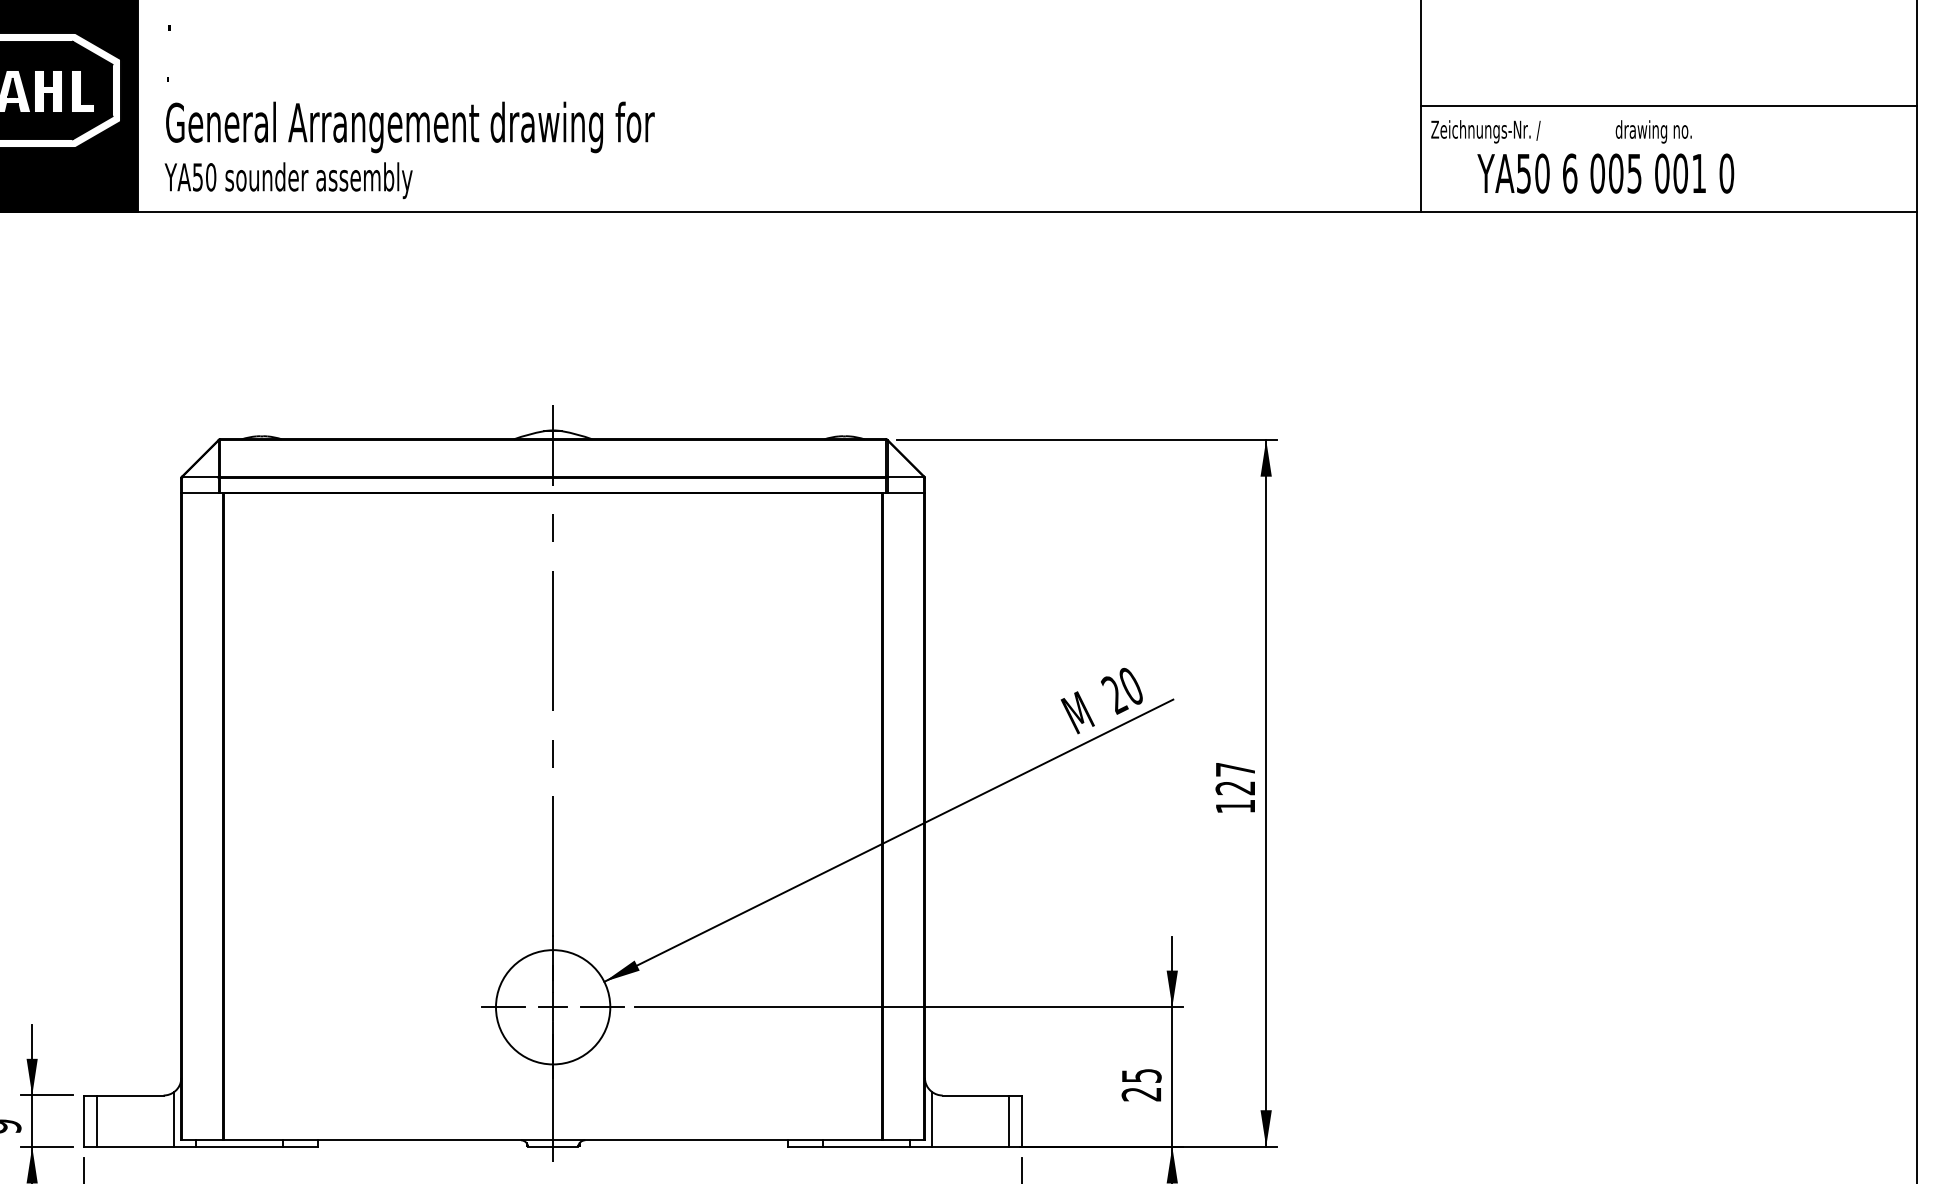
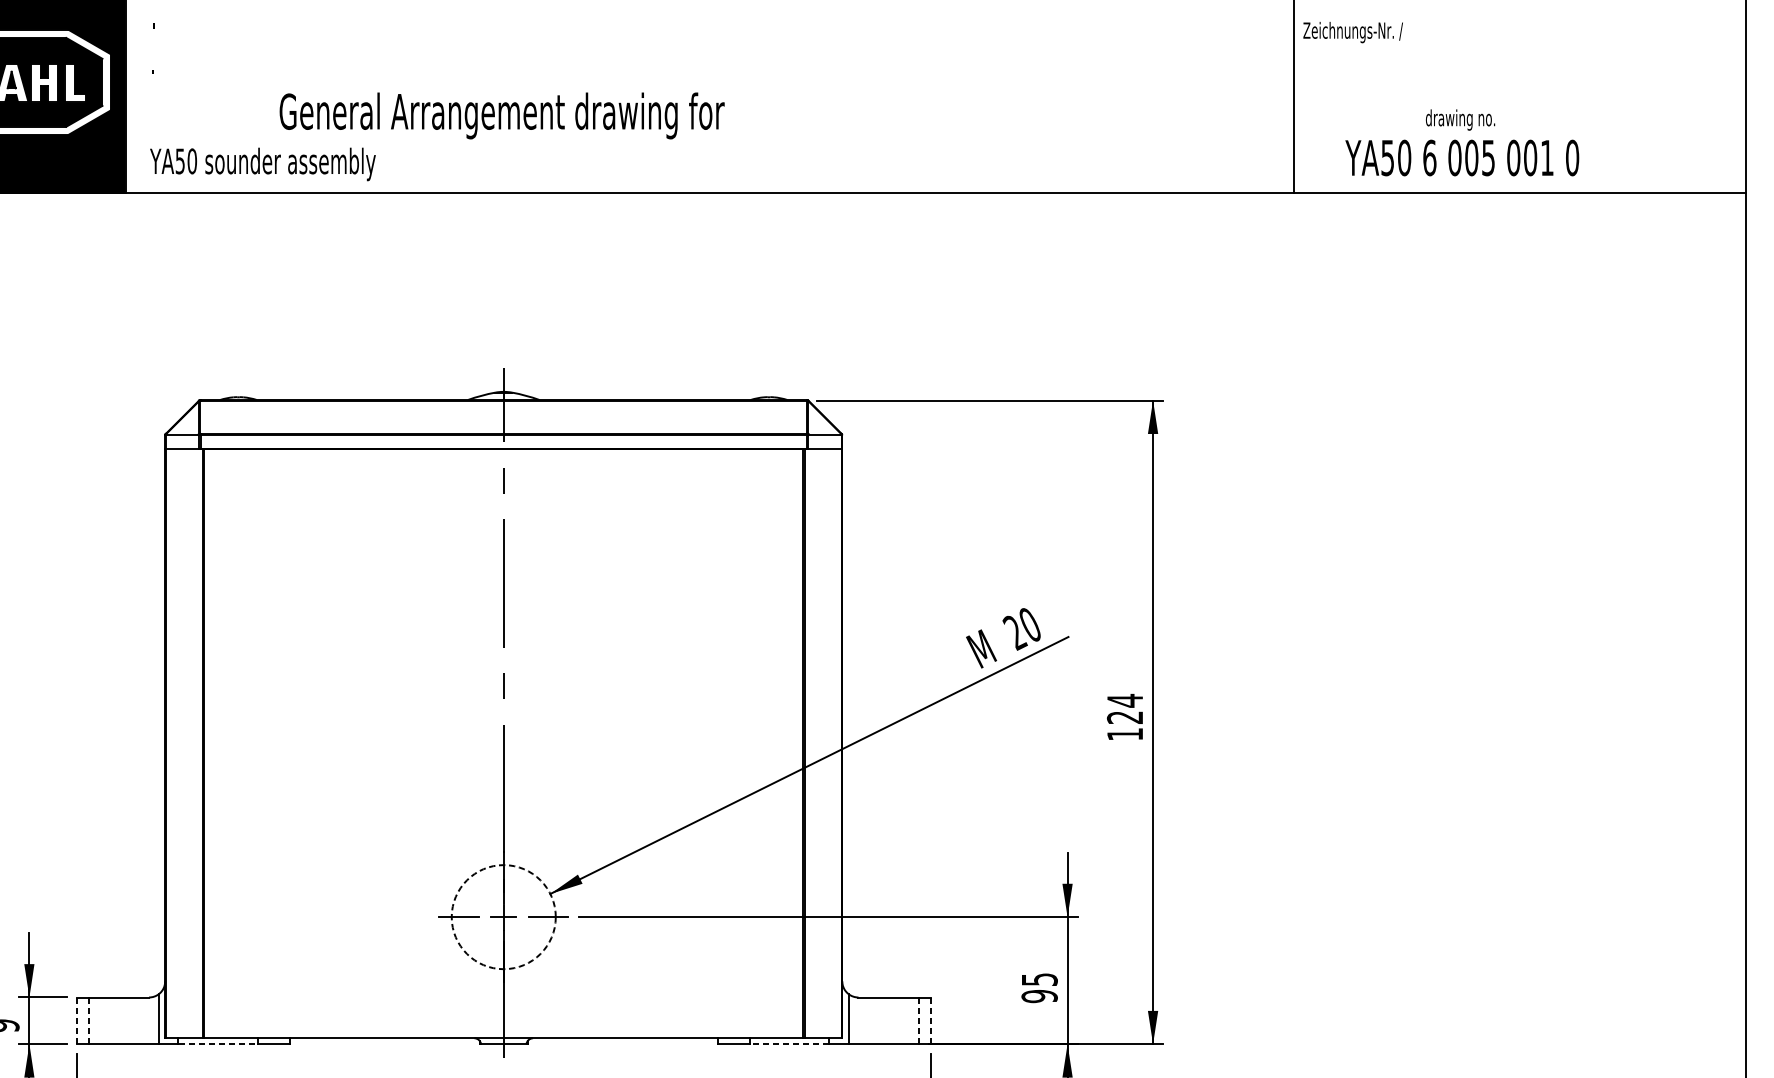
line: (1668, 106) -> (1519, 96), removed
text: (410, 127) -> (502, 116), moved
text: (1485, 131) -> (1352, 32), moved
text: (1653, 131) -> (1460, 119), moved
text: (1235, 769) -> (1125, 700), 127 -> 124
circle: (553, 1007) -> (504, 917), solid -> dashed
text: (1141, 1094) -> (1039, 996), 25 -> 95
line: (84, 1121) -> (77, 1021), solid -> dashed
line: (97, 1121) -> (88, 1021), solid -> dashed
line: (1009, 1121) -> (919, 1021), solid -> dashed
line: (1022, 1121) -> (931, 1021), solid -> dashed
line: (239, 1146) -> (218, 1043), solid -> dashed
line: (866, 1146) -> (789, 1043), solid -> dashed

